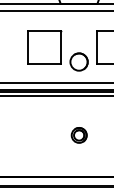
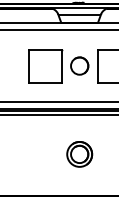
circle: (78, 61) -> (79, 65), moved
part: (78, 135) -> (79, 154), size x1.67

